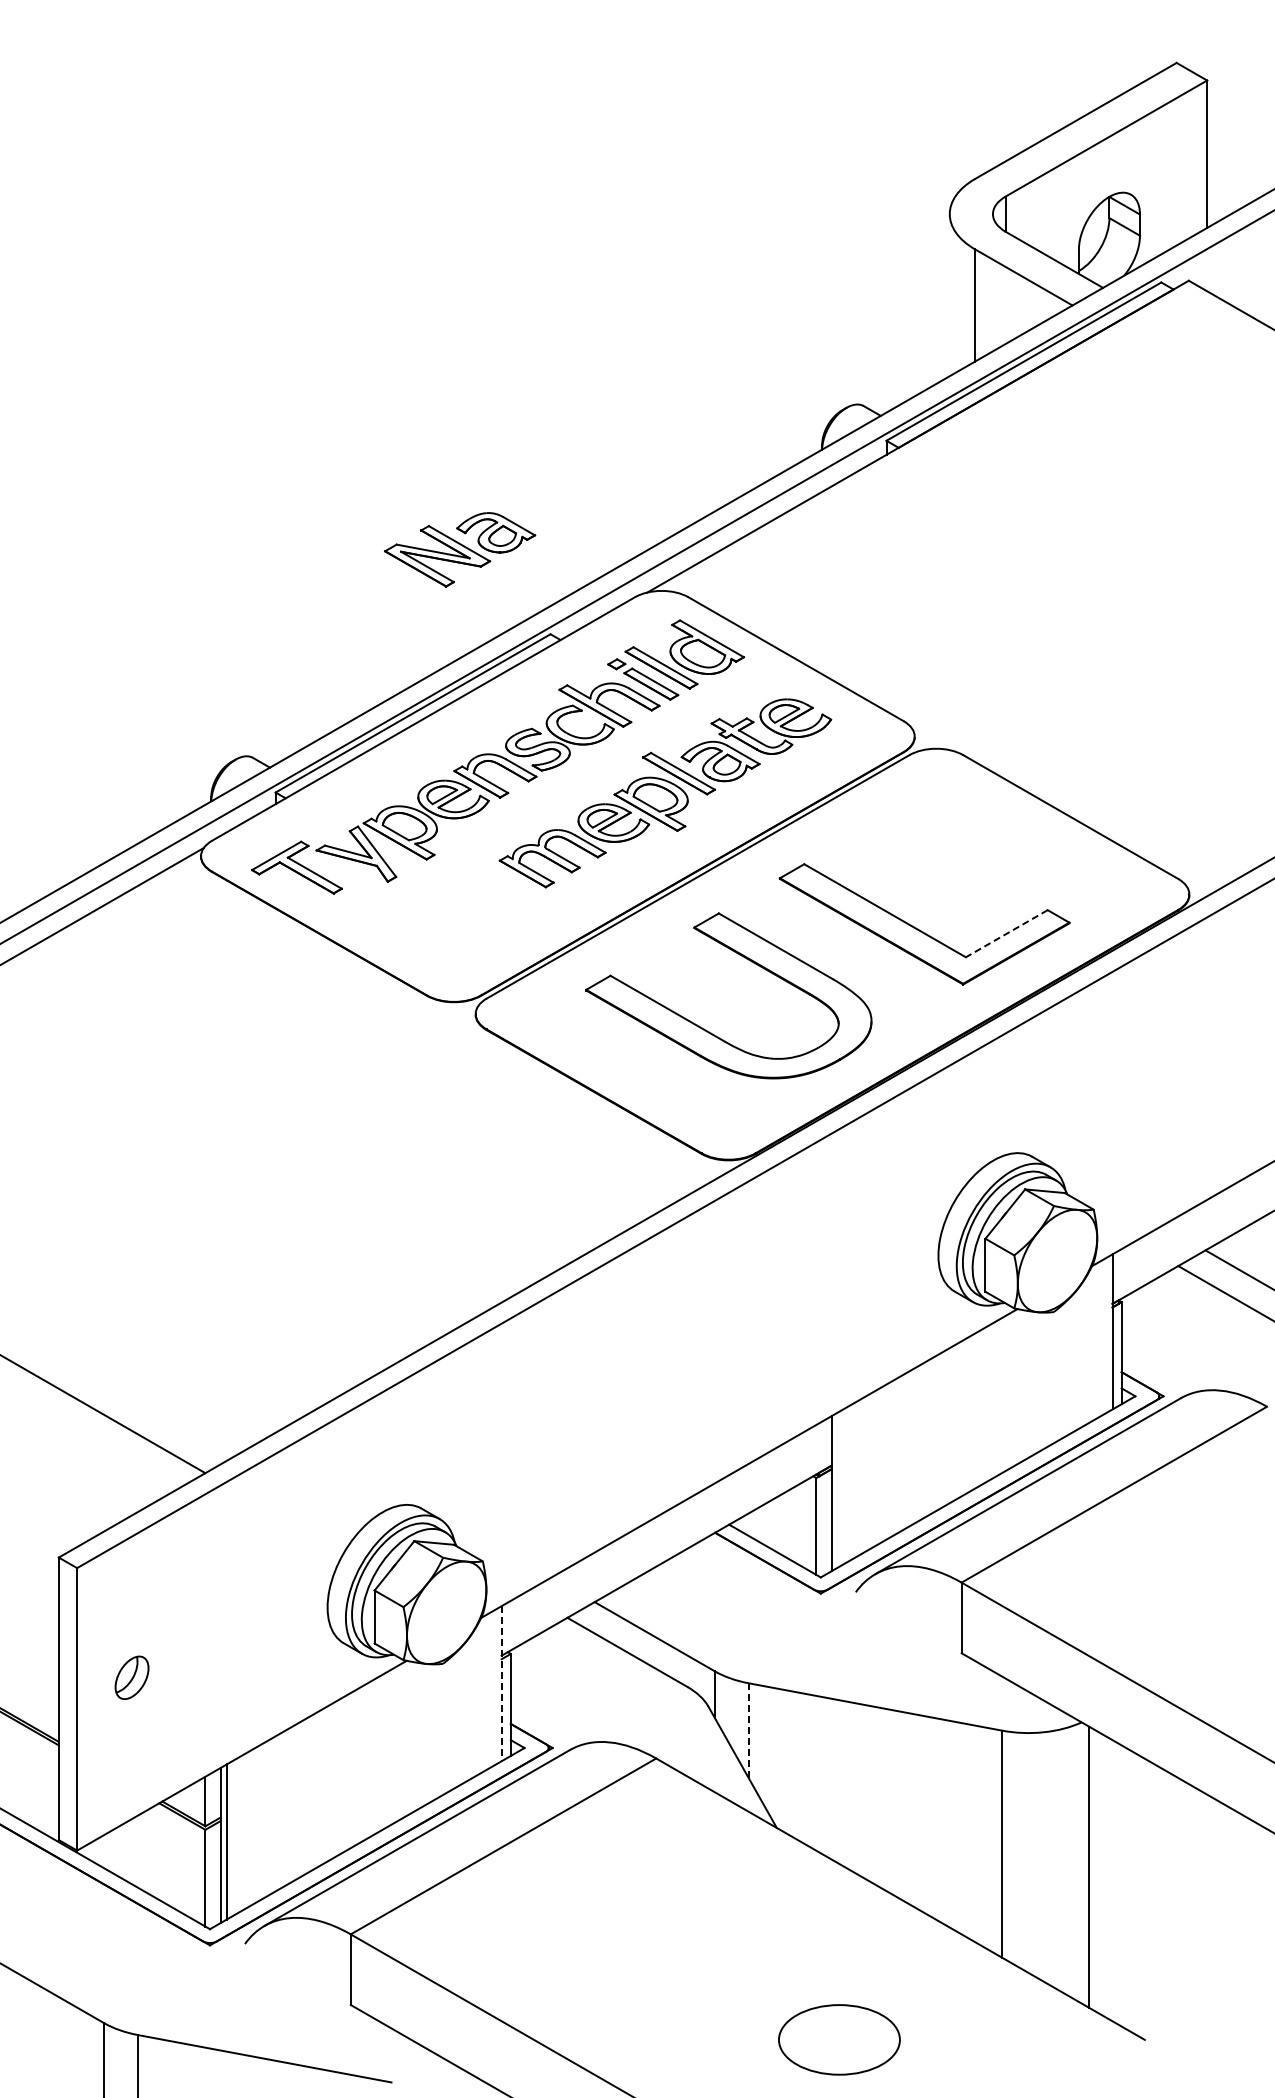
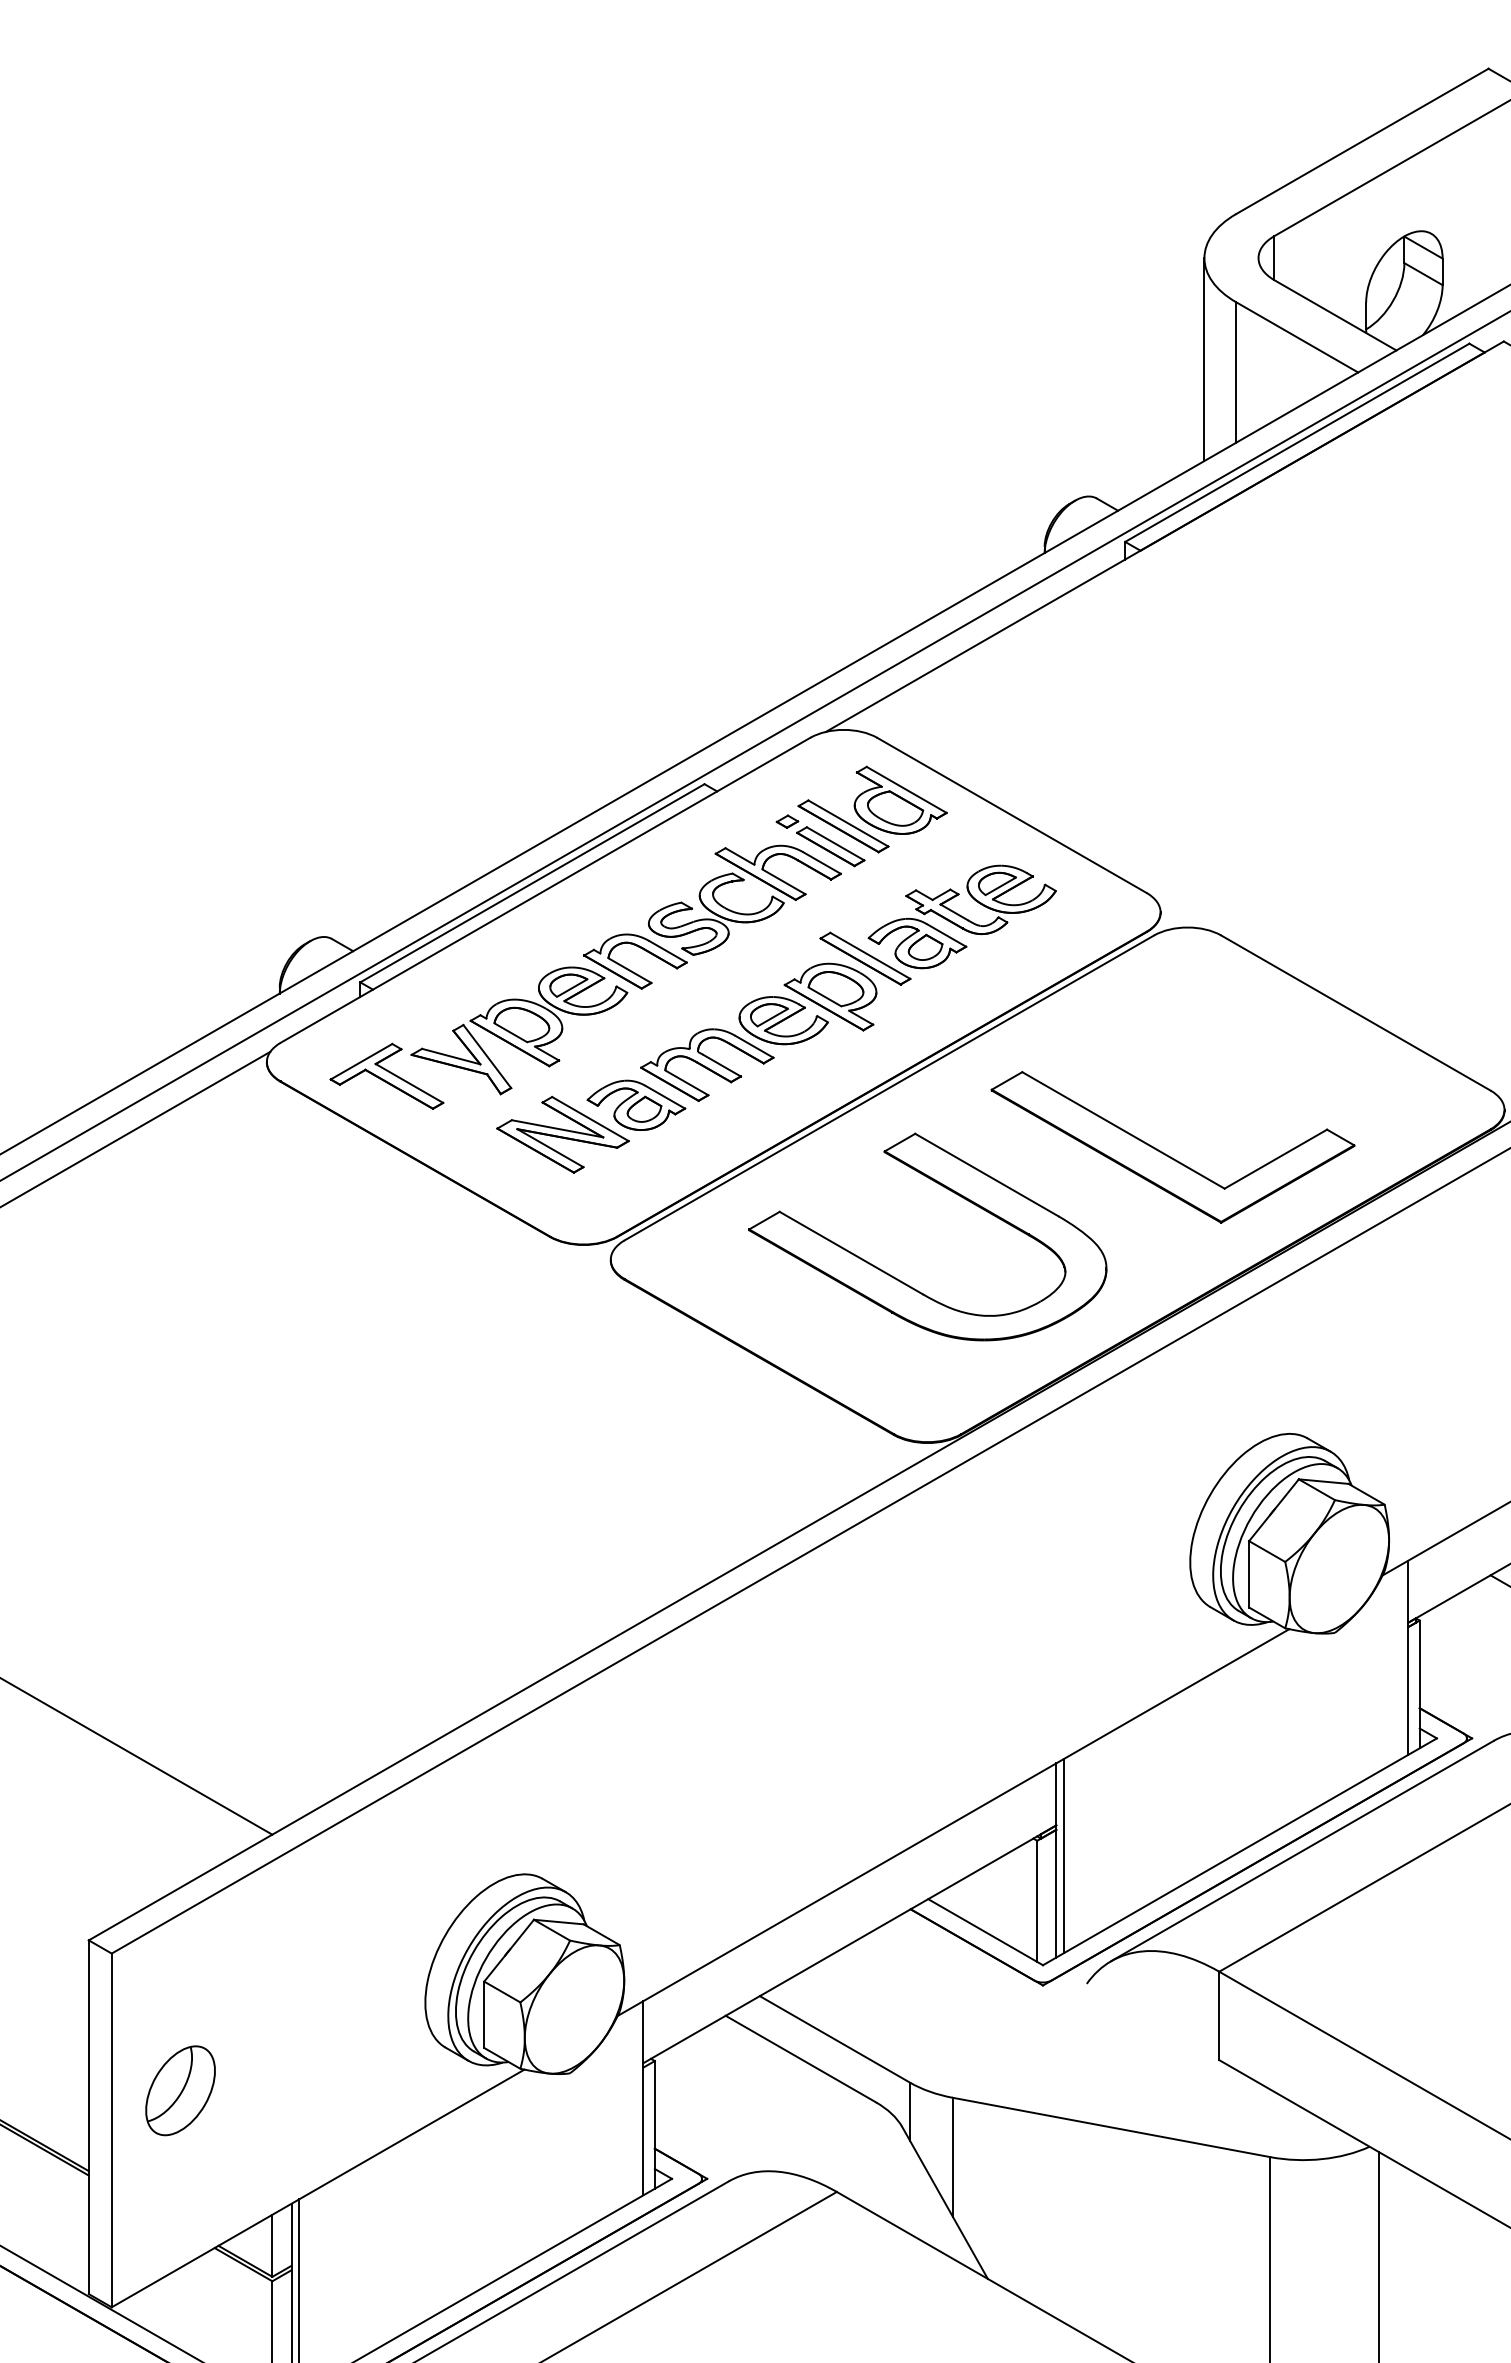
line: (949, 295) -> (1204, 359), added
part: (460, 549) -> (591, 1126), moved
line: (1006, 933) -> (1275, 1158), dashed -> solid
line: (837, 1489) -> (1063, 1855), added
part: (131, 1677) -> (179, 2090), size x1.67
line: (501, 1683) -> (643, 2098), dashed -> solid
line: (748, 1730) -> (952, 2156), dashed -> solid

